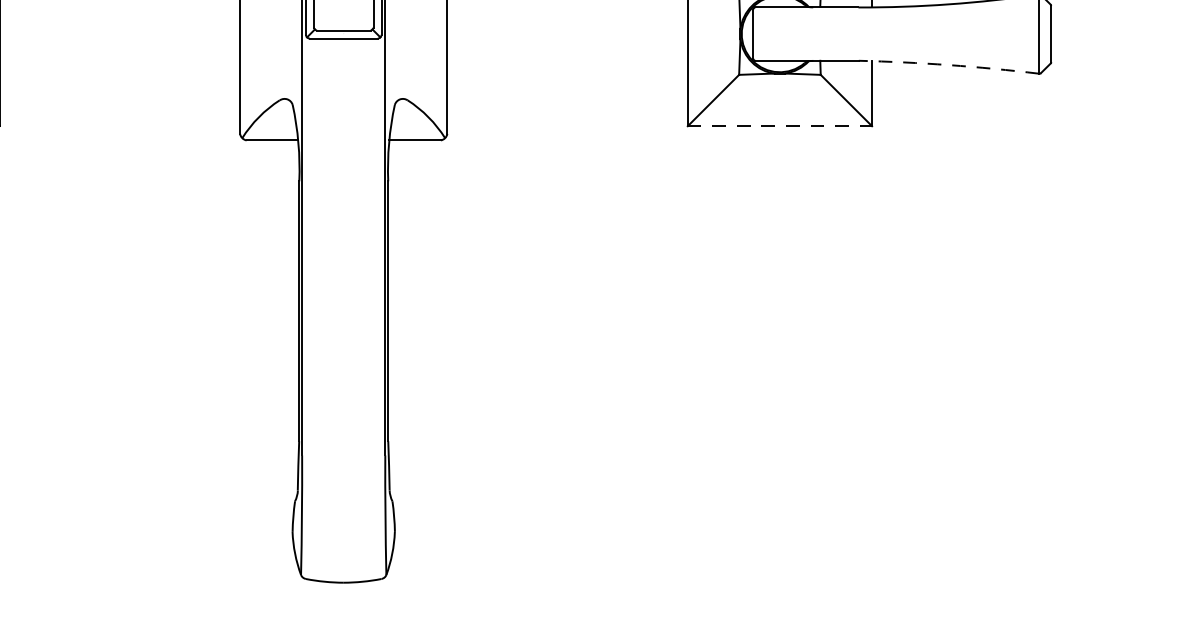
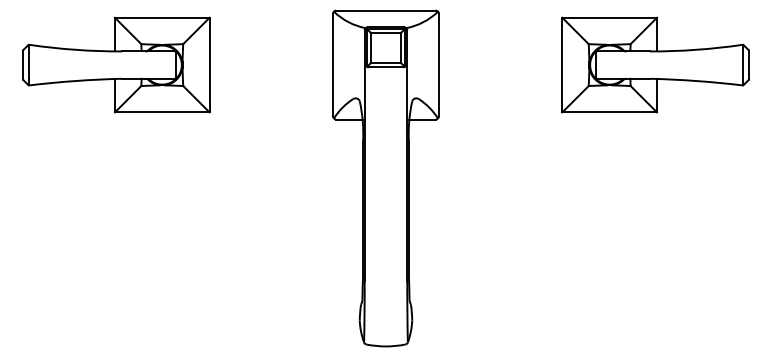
arc: (949, 66) -> (696, 81), dashed -> solid
line: (781, 126) -> (610, 112), dashed -> solid

